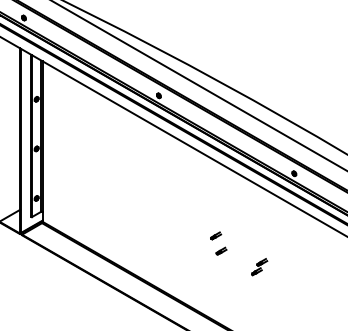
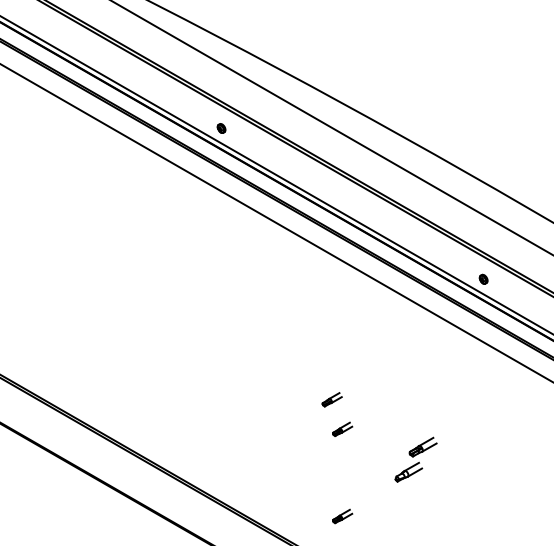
part: (259, 267) -> (416, 460), size x1.4
part: (221, 295) -> (342, 515), added

